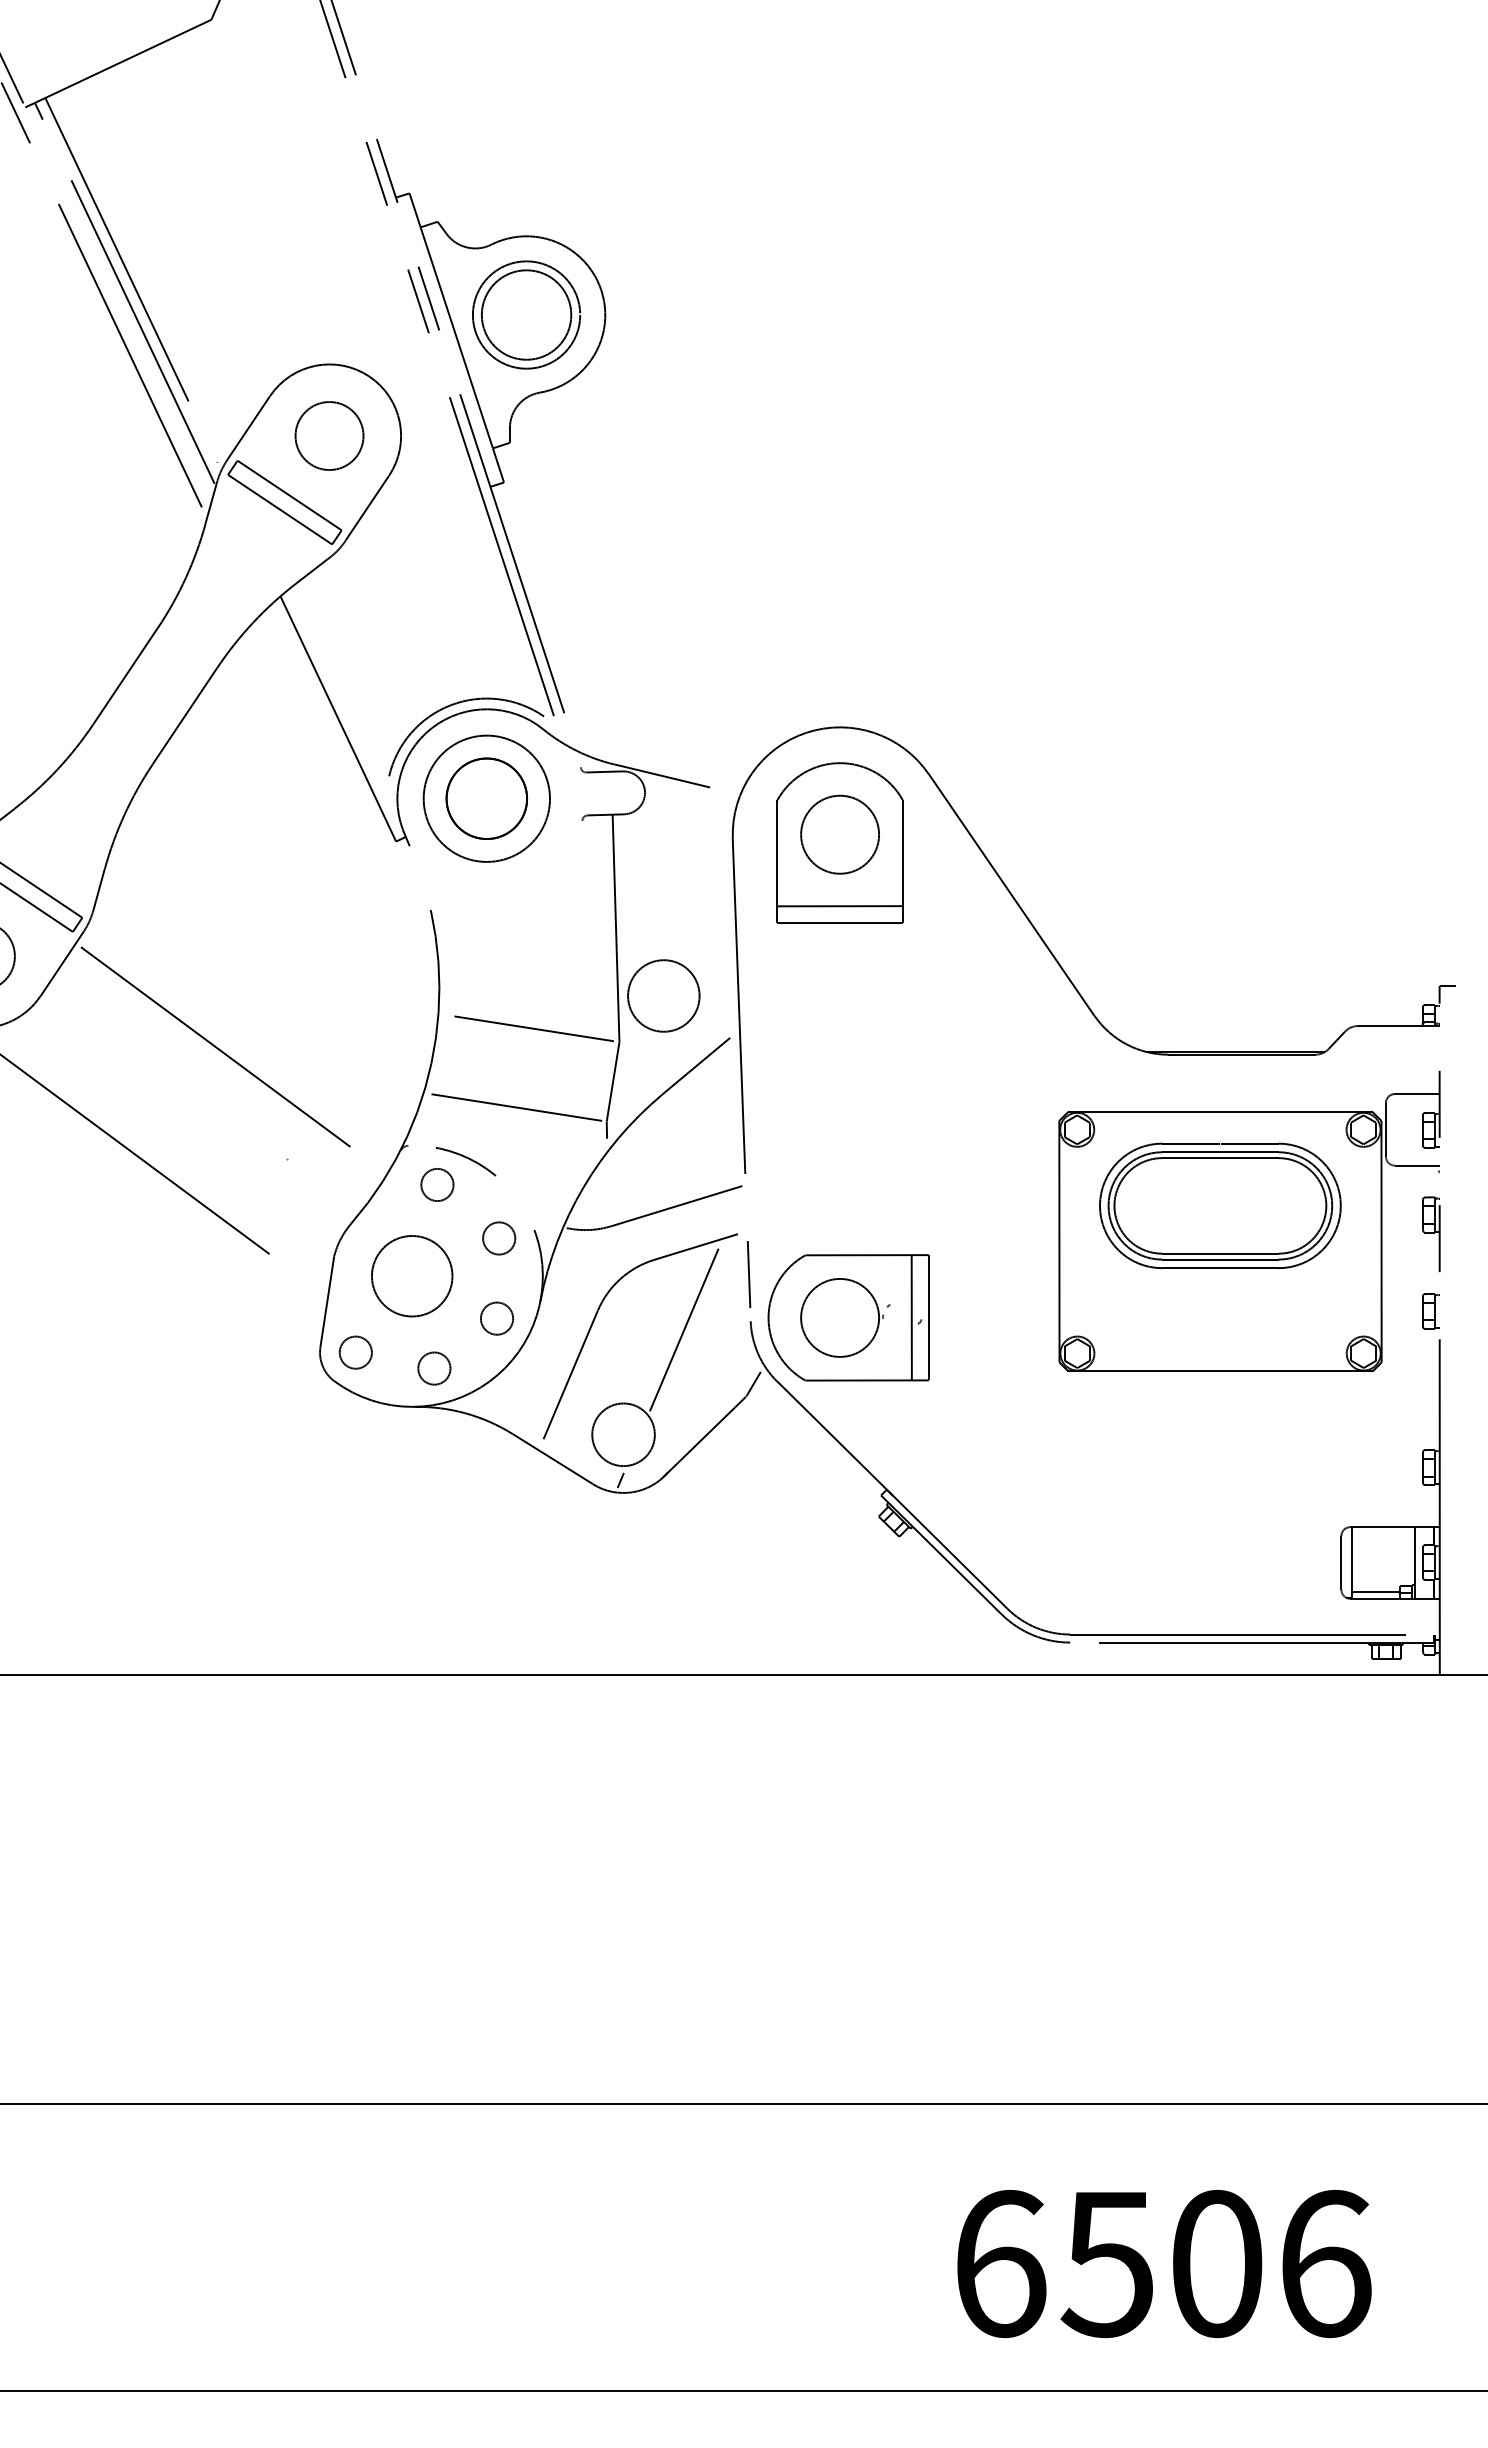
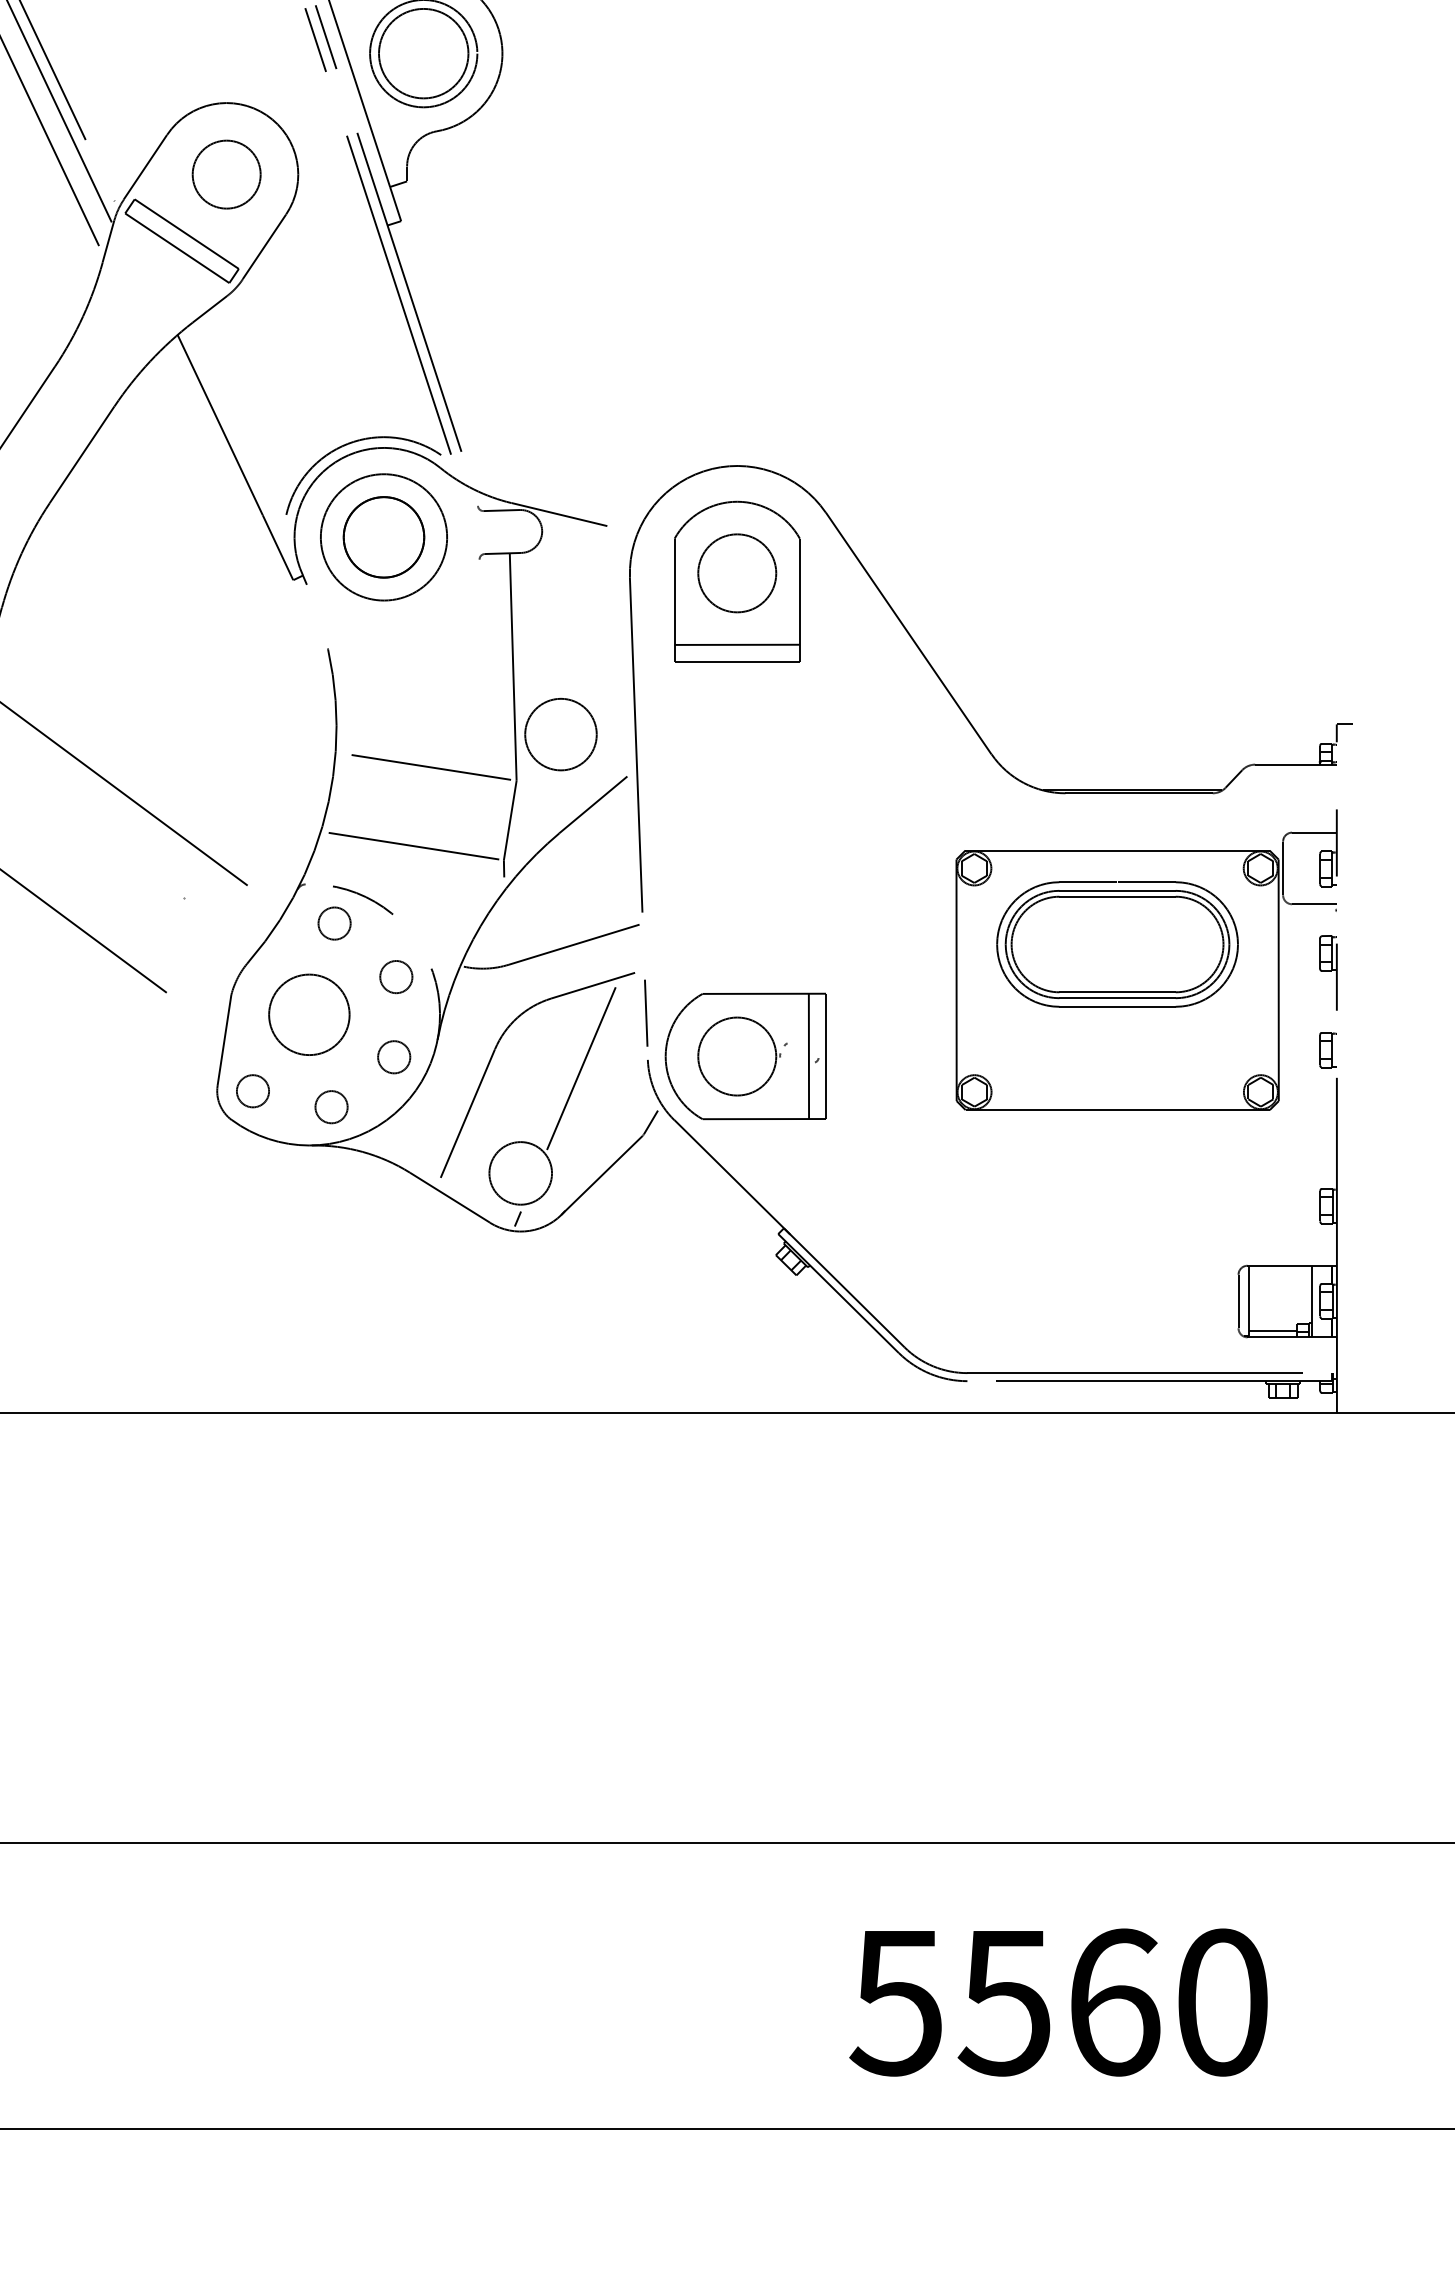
text: (1161, 2263) -> (1058, 2002), 6506 -> 5560

